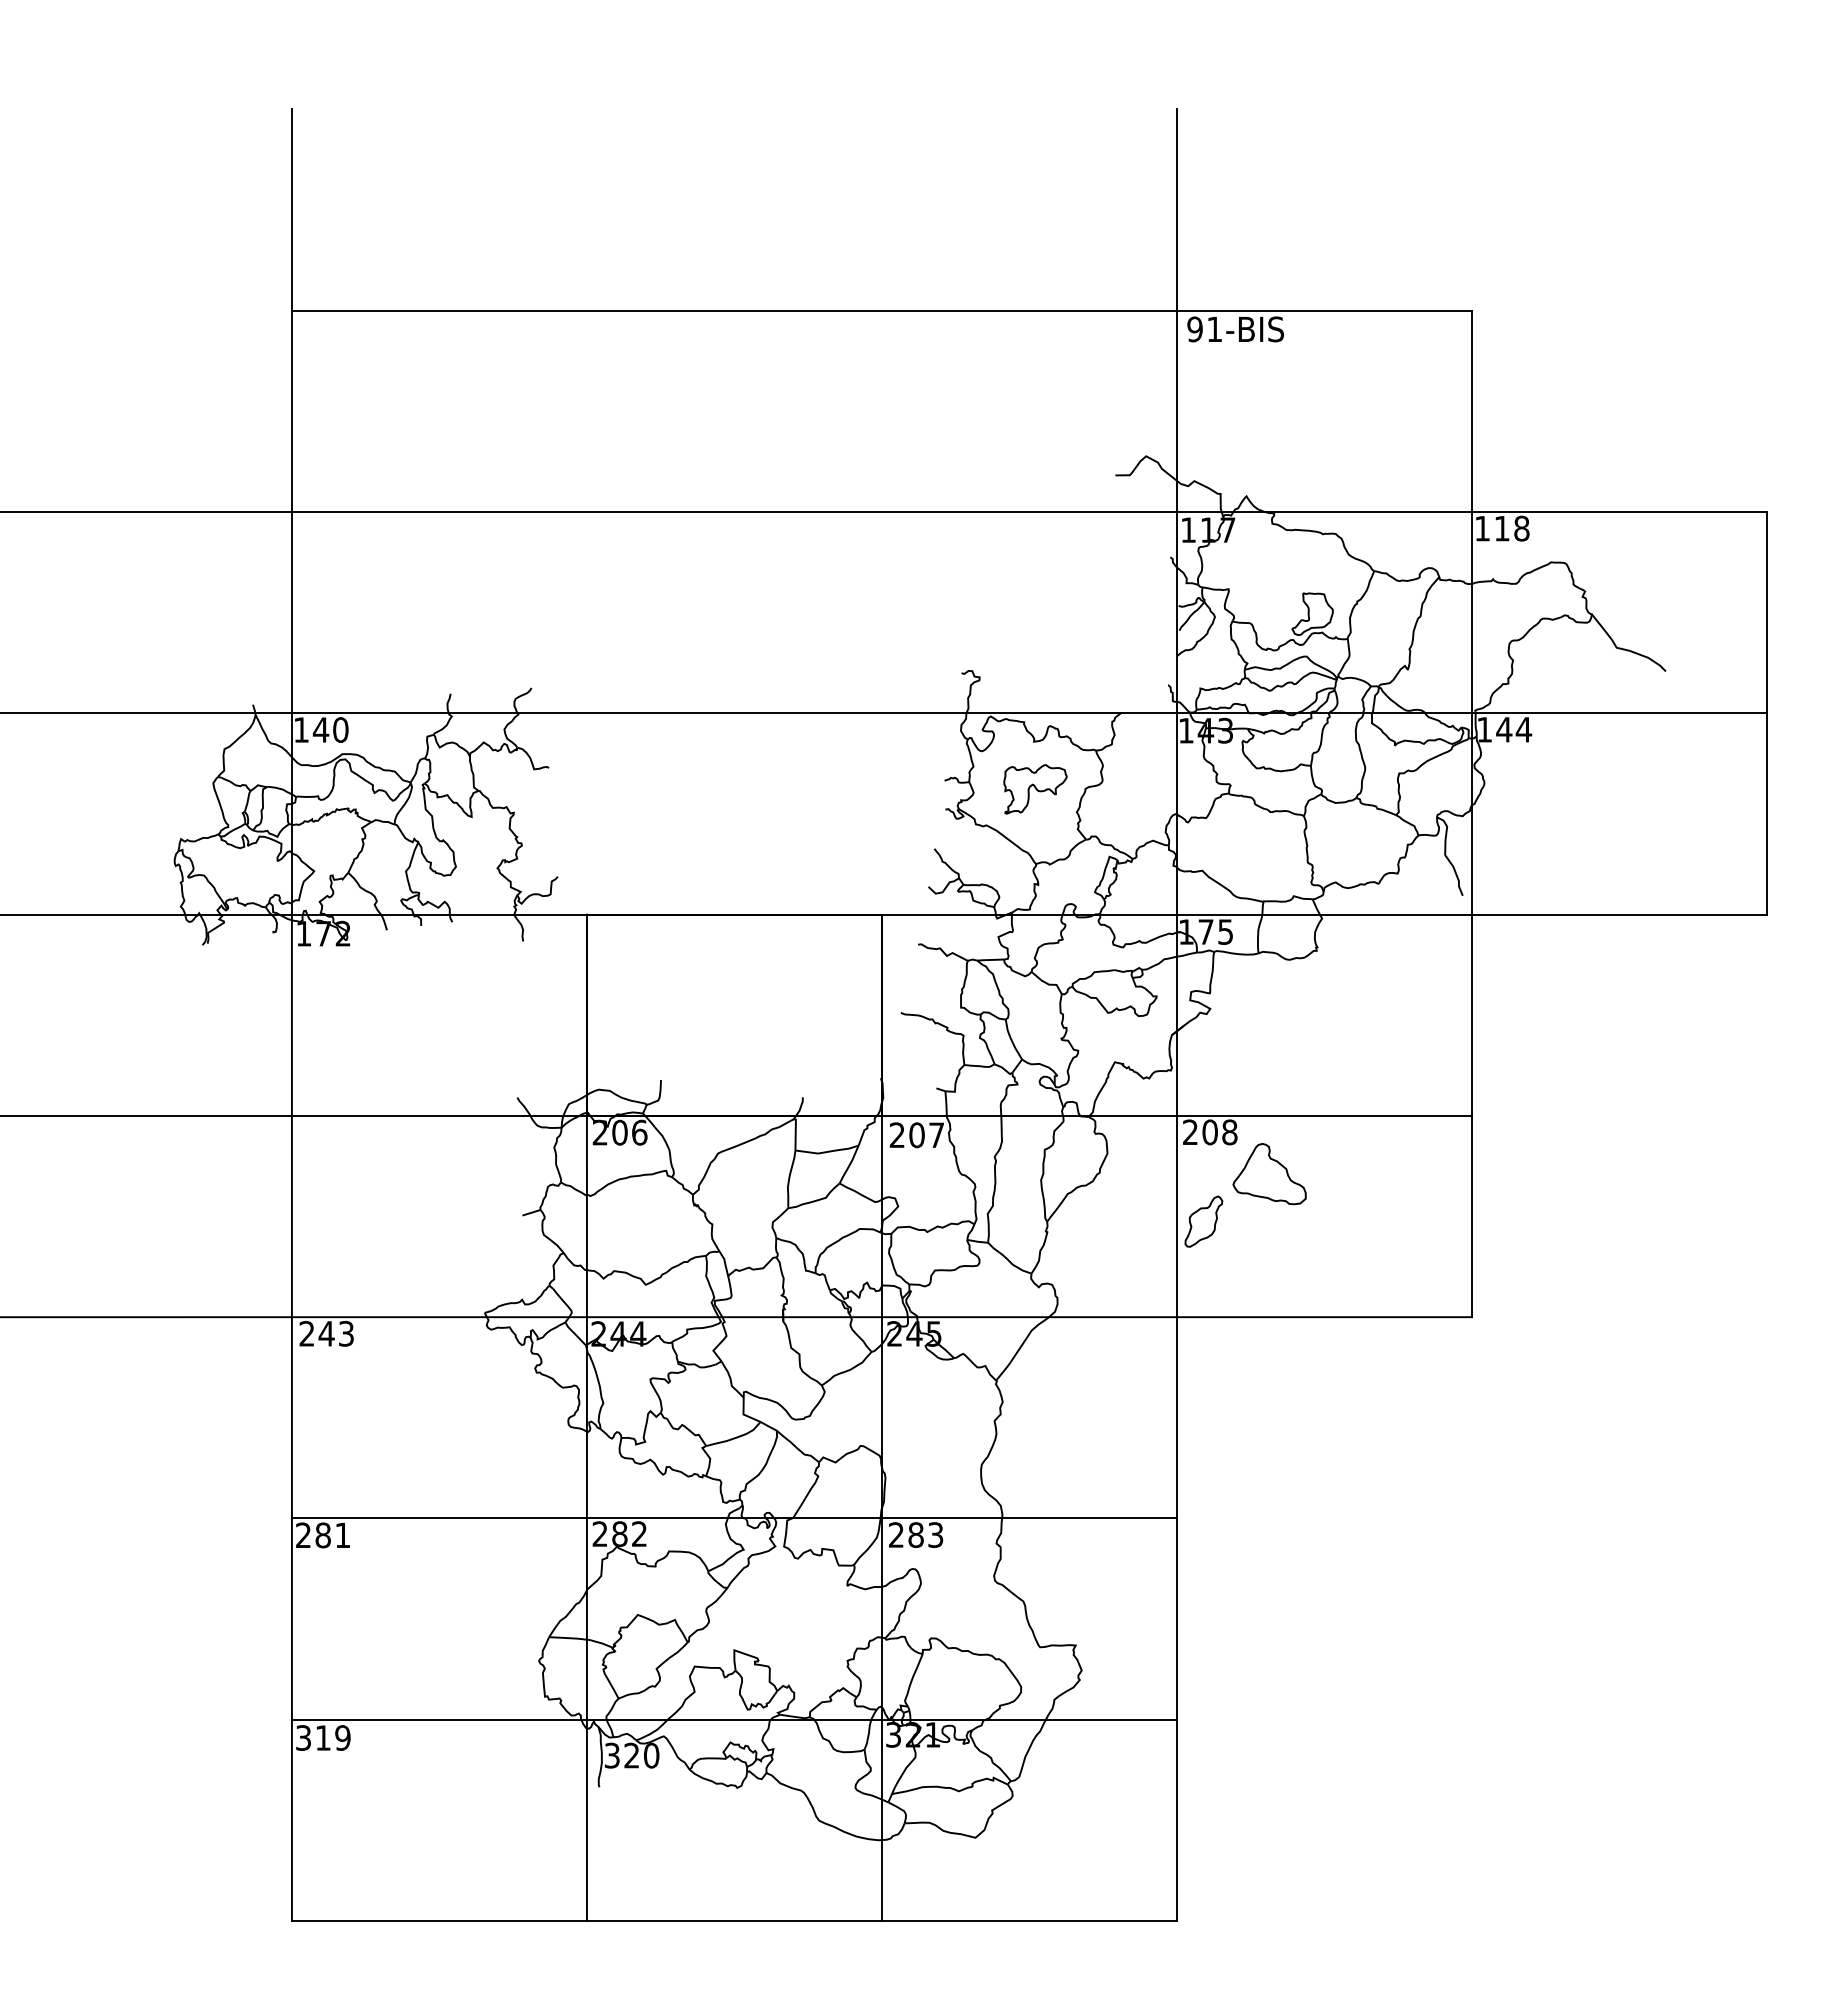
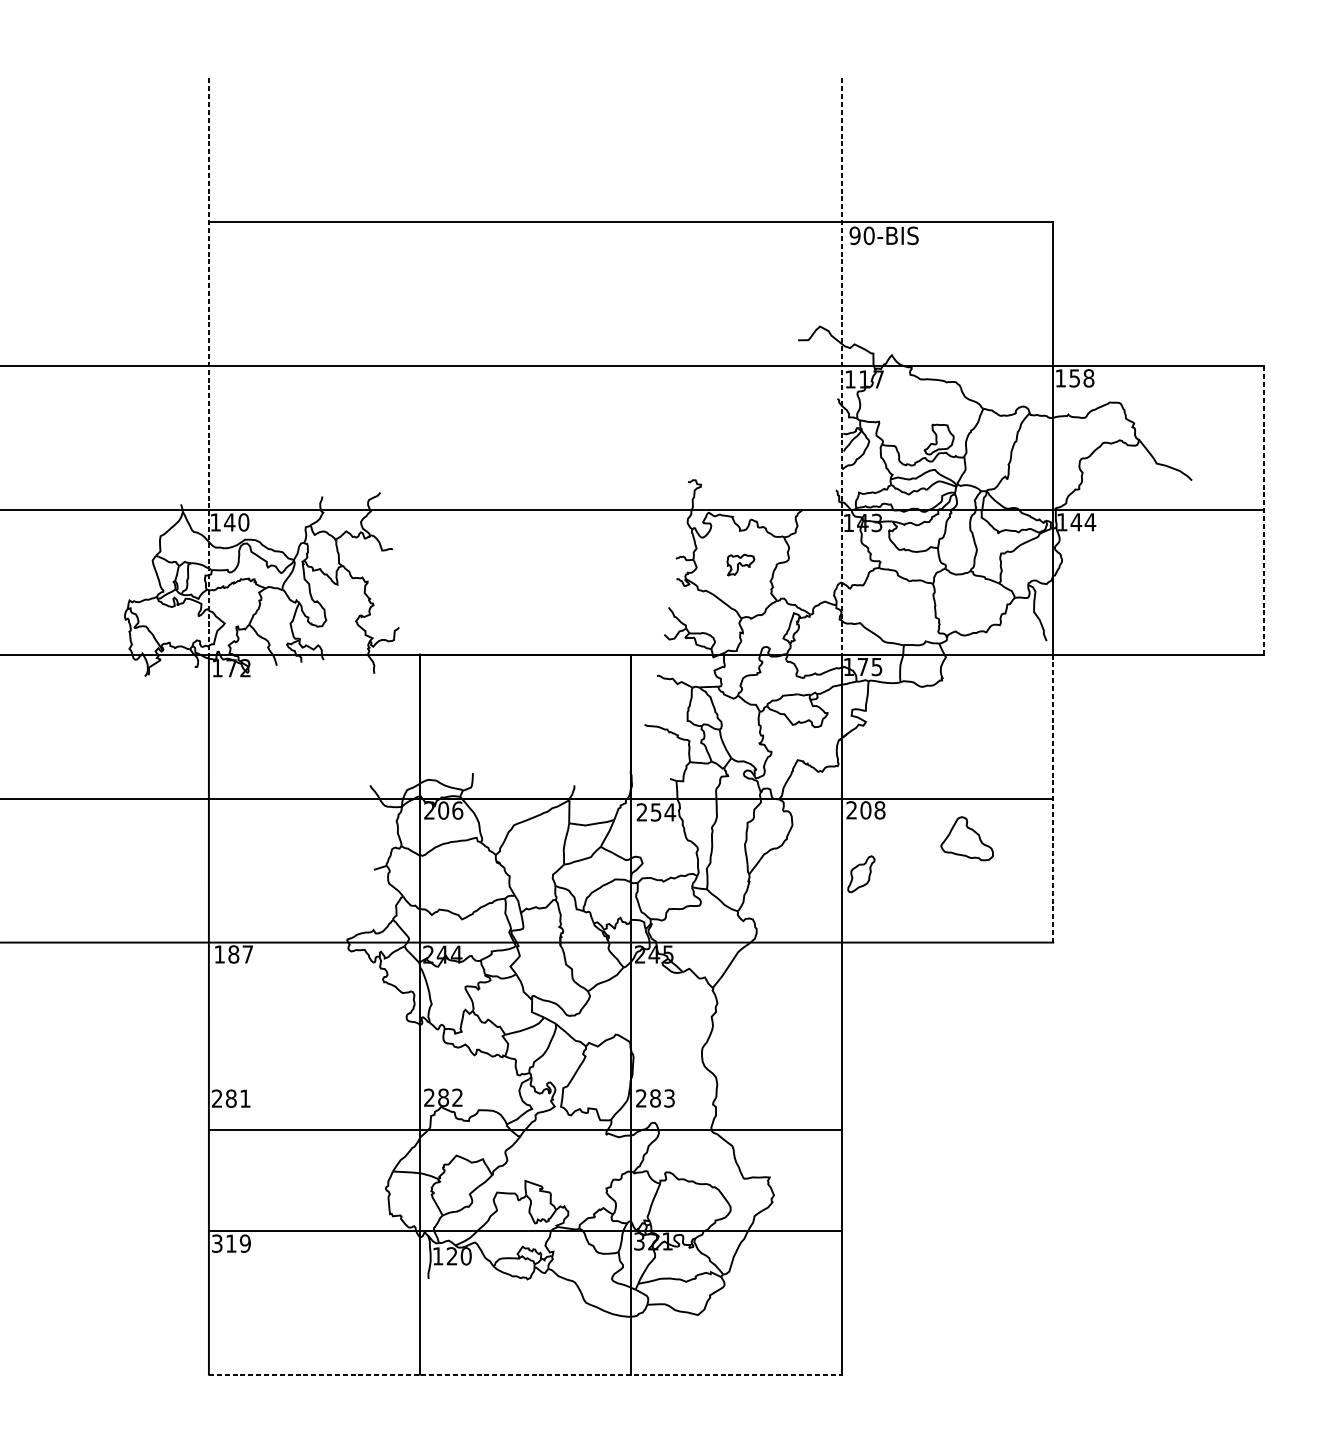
text: (1214, 329) -> (868, 235), 91-BIS -> 90-BIS
line: (291, 512) -> (208, 366), solid -> dashed
line: (1177, 512) -> (842, 366), solid -> dashed
text: (1501, 528) -> (1074, 378), 118 -> 158
line: (1767, 713) -> (1264, 510), solid -> dashed
part: (1035, 789) -> (740, 565), size x0.6
line: (1472, 1116) -> (1053, 798), solid -> dashed
text: (926, 1135) -> (662, 812), 207 -> 254
part: (1269, 1174) -> (967, 839), moved
text: (326, 1333) -> (233, 954), 243 -> 187
line: (734, 1518) -> (525, 1129), moved
text: (611, 1755) -> (437, 1256), 320 -> 120
line: (734, 1921) -> (525, 1374), solid -> dashed

